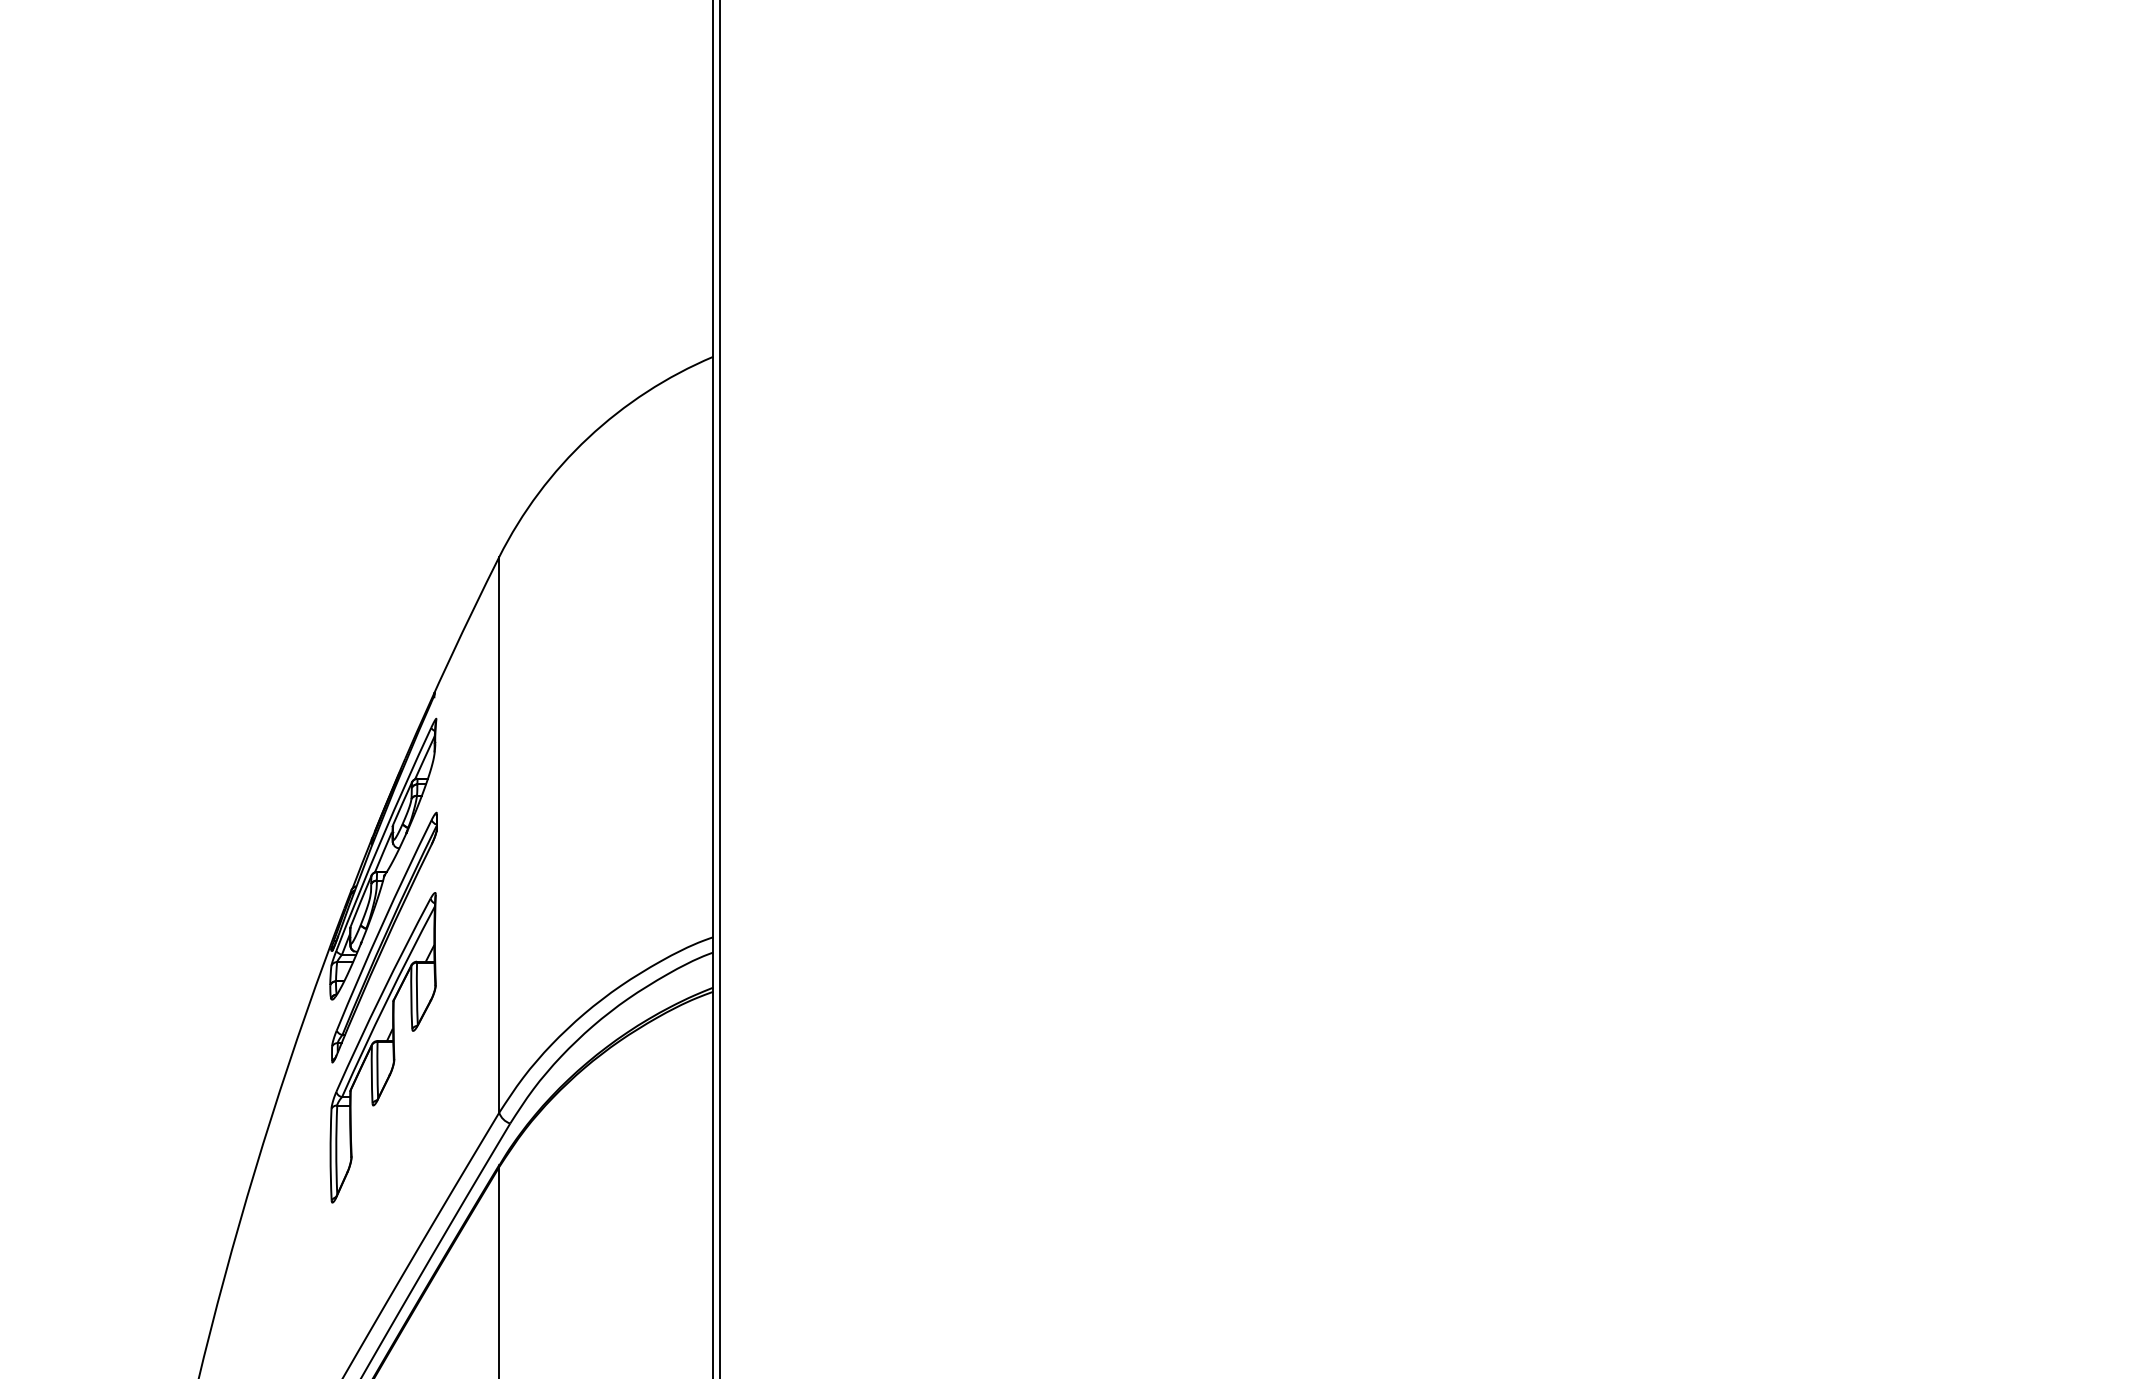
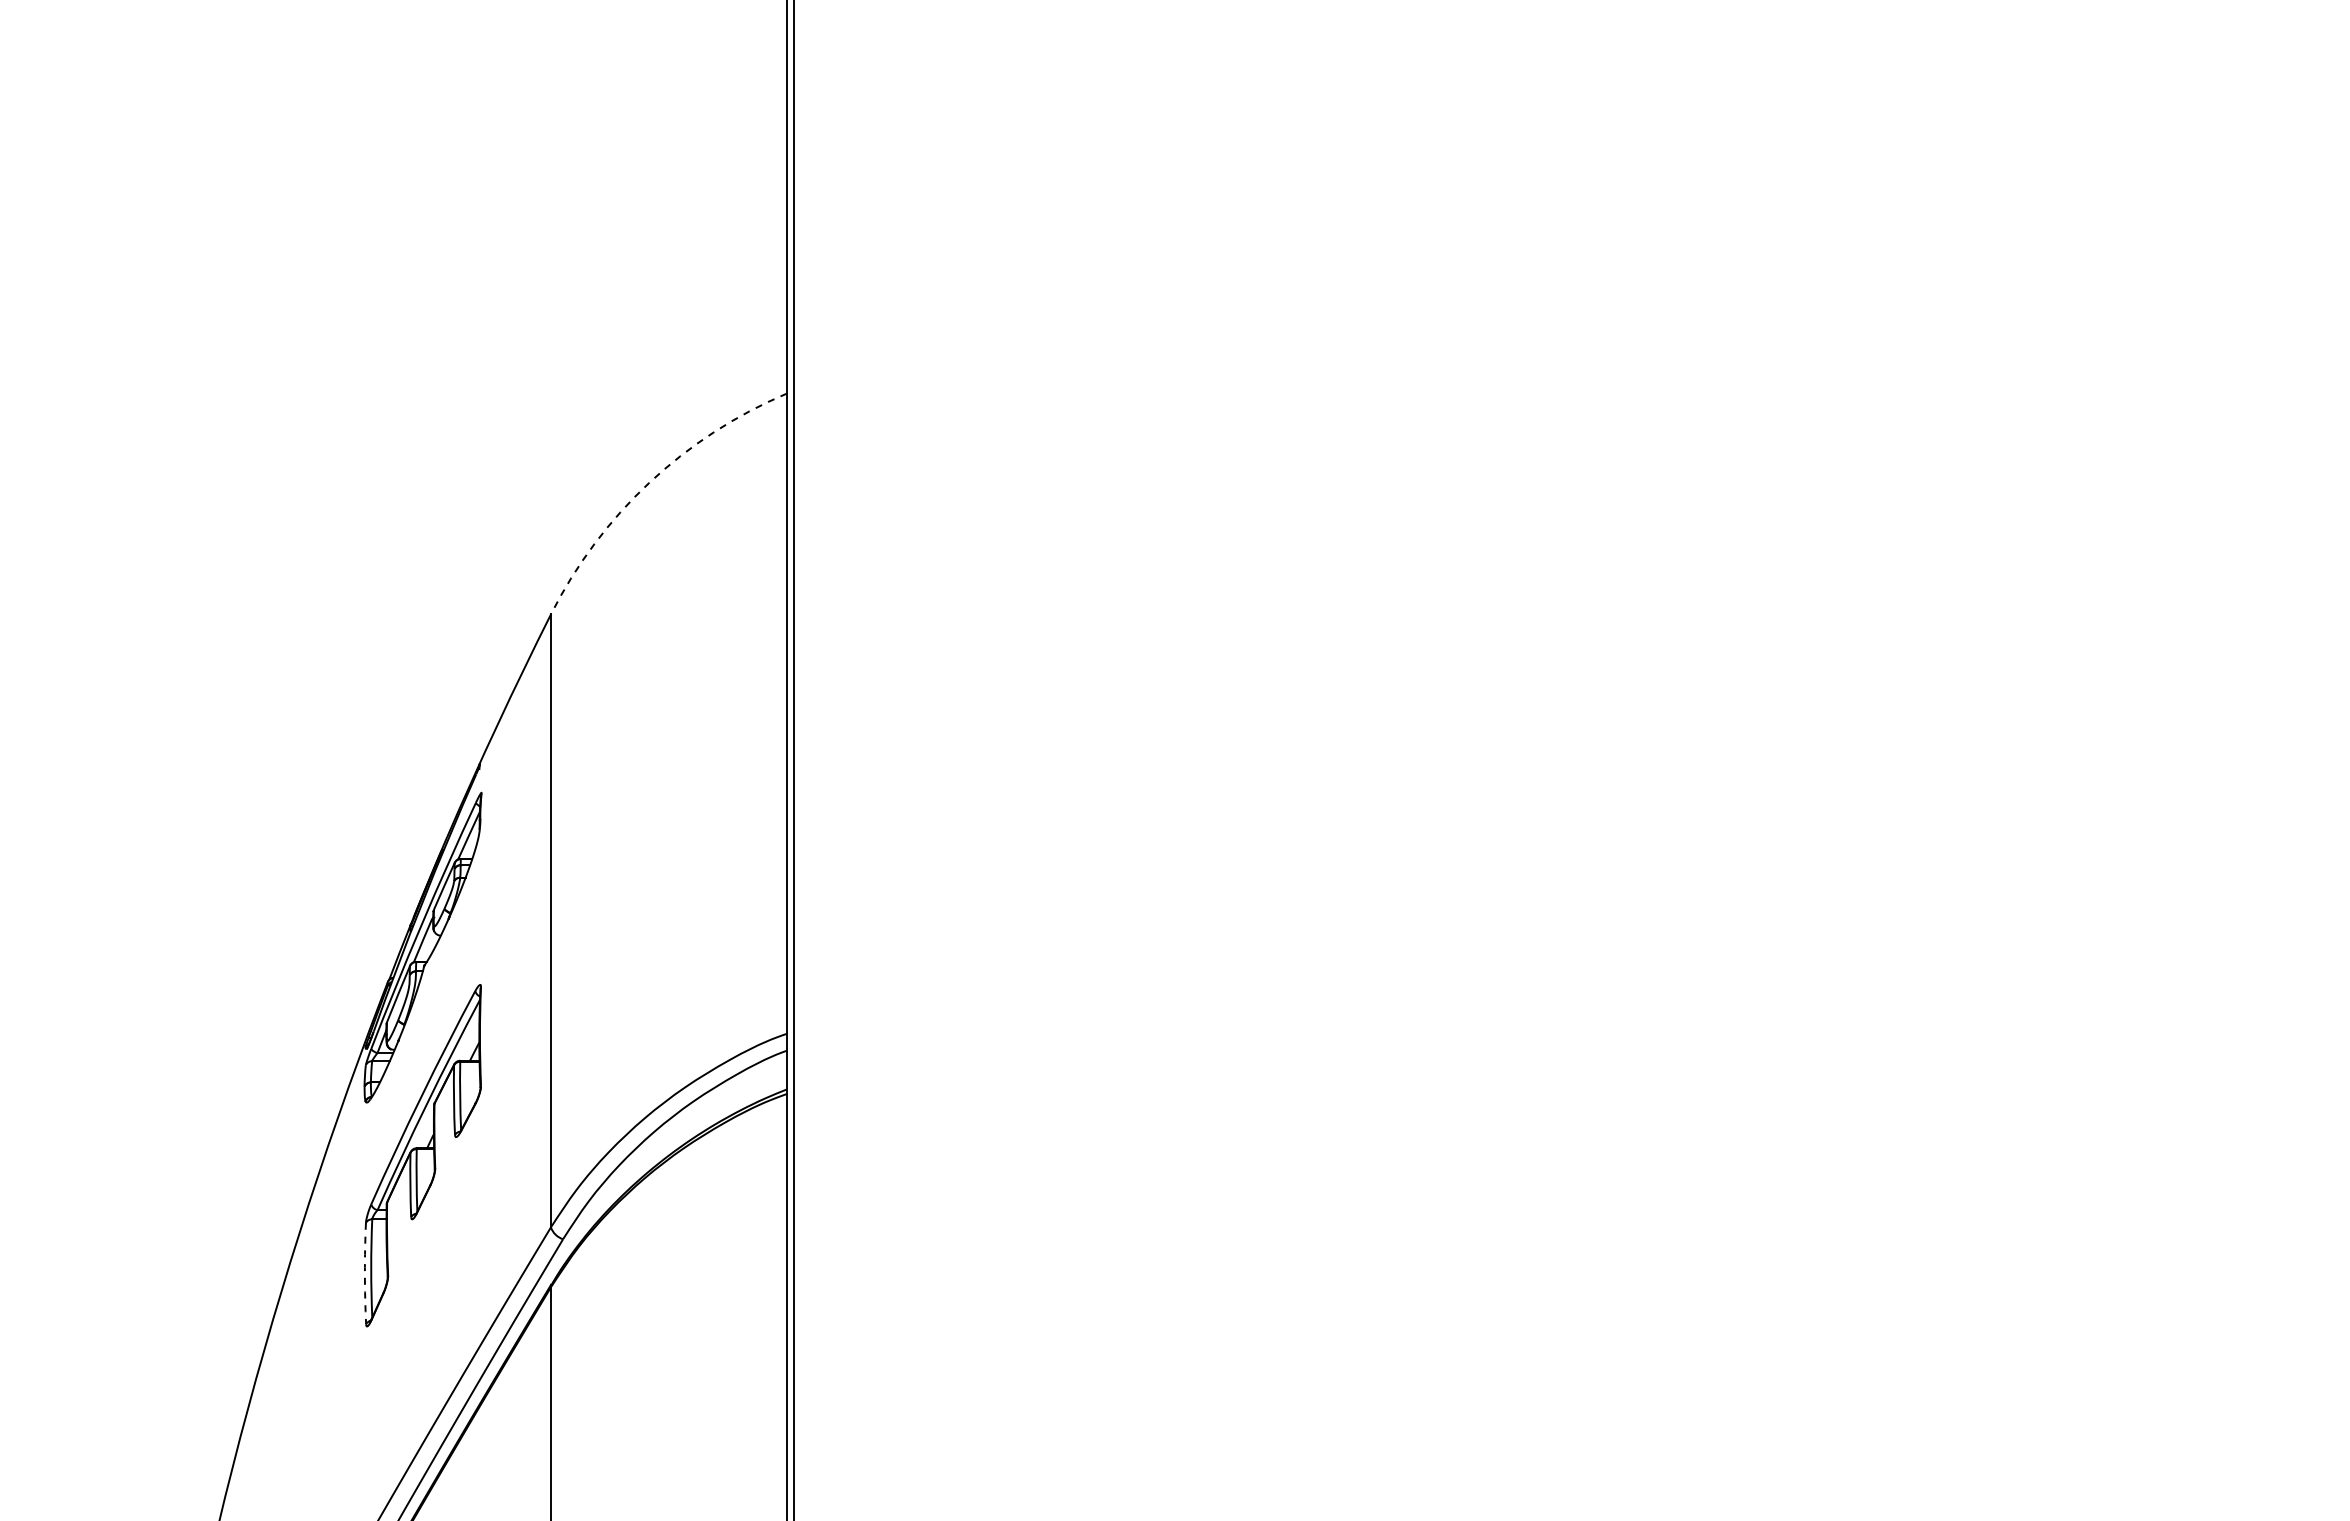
arc: (588, 437) -> (649, 482), solid -> dashed
part: (384, 937) -> (424, 1033), removed
arc: (330, 1154) -> (364, 1273), solid -> dashed

